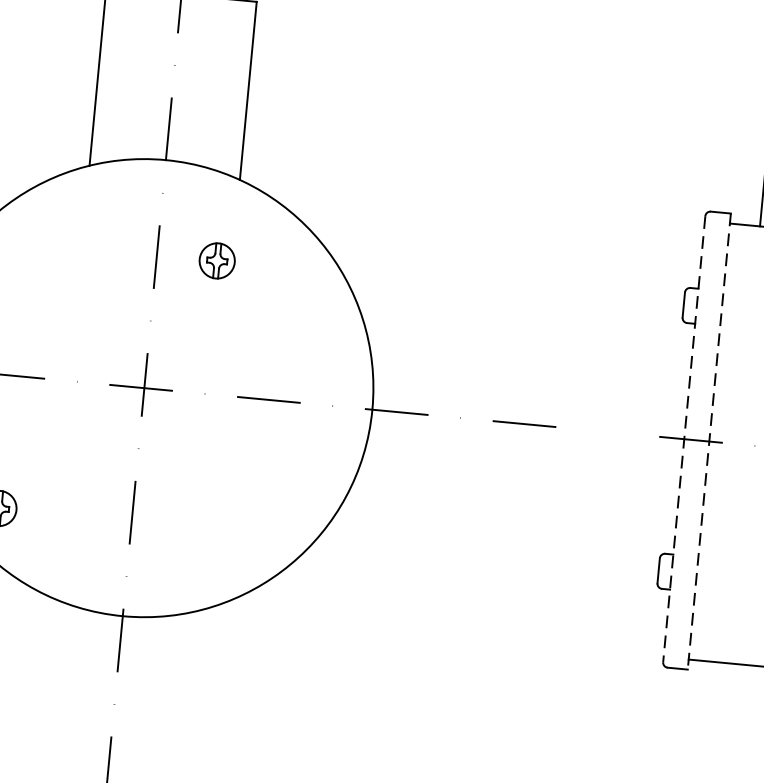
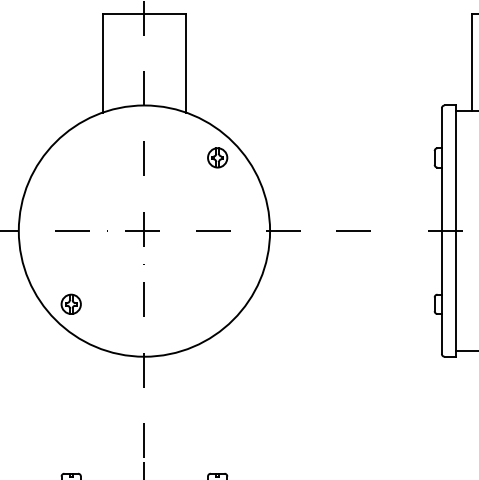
part: (217, 260) -> (217, 157), moved
line: (683, 439) -> (441, 231), dashed -> solid
line: (708, 442) -> (455, 231), dashed -> solid

